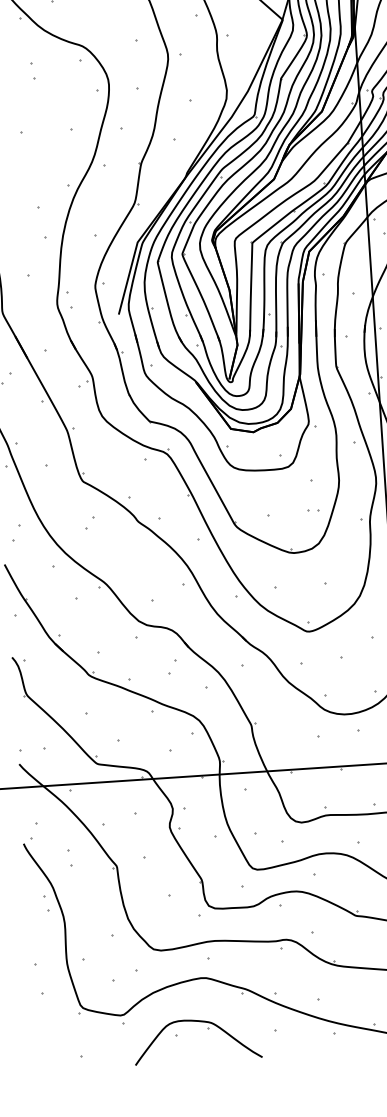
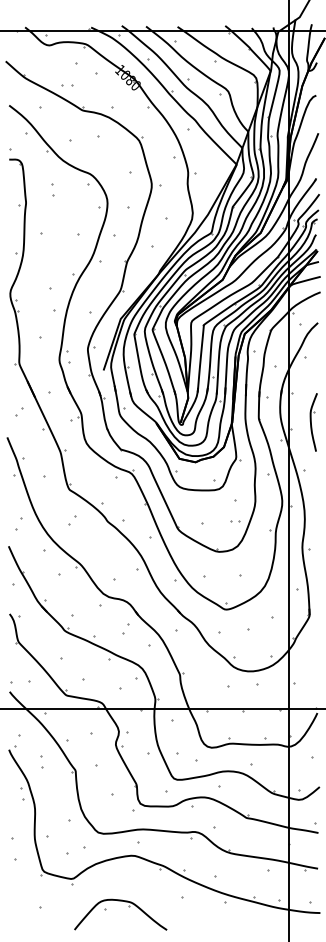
part: (207, 1028) -> (128, 906), moved

